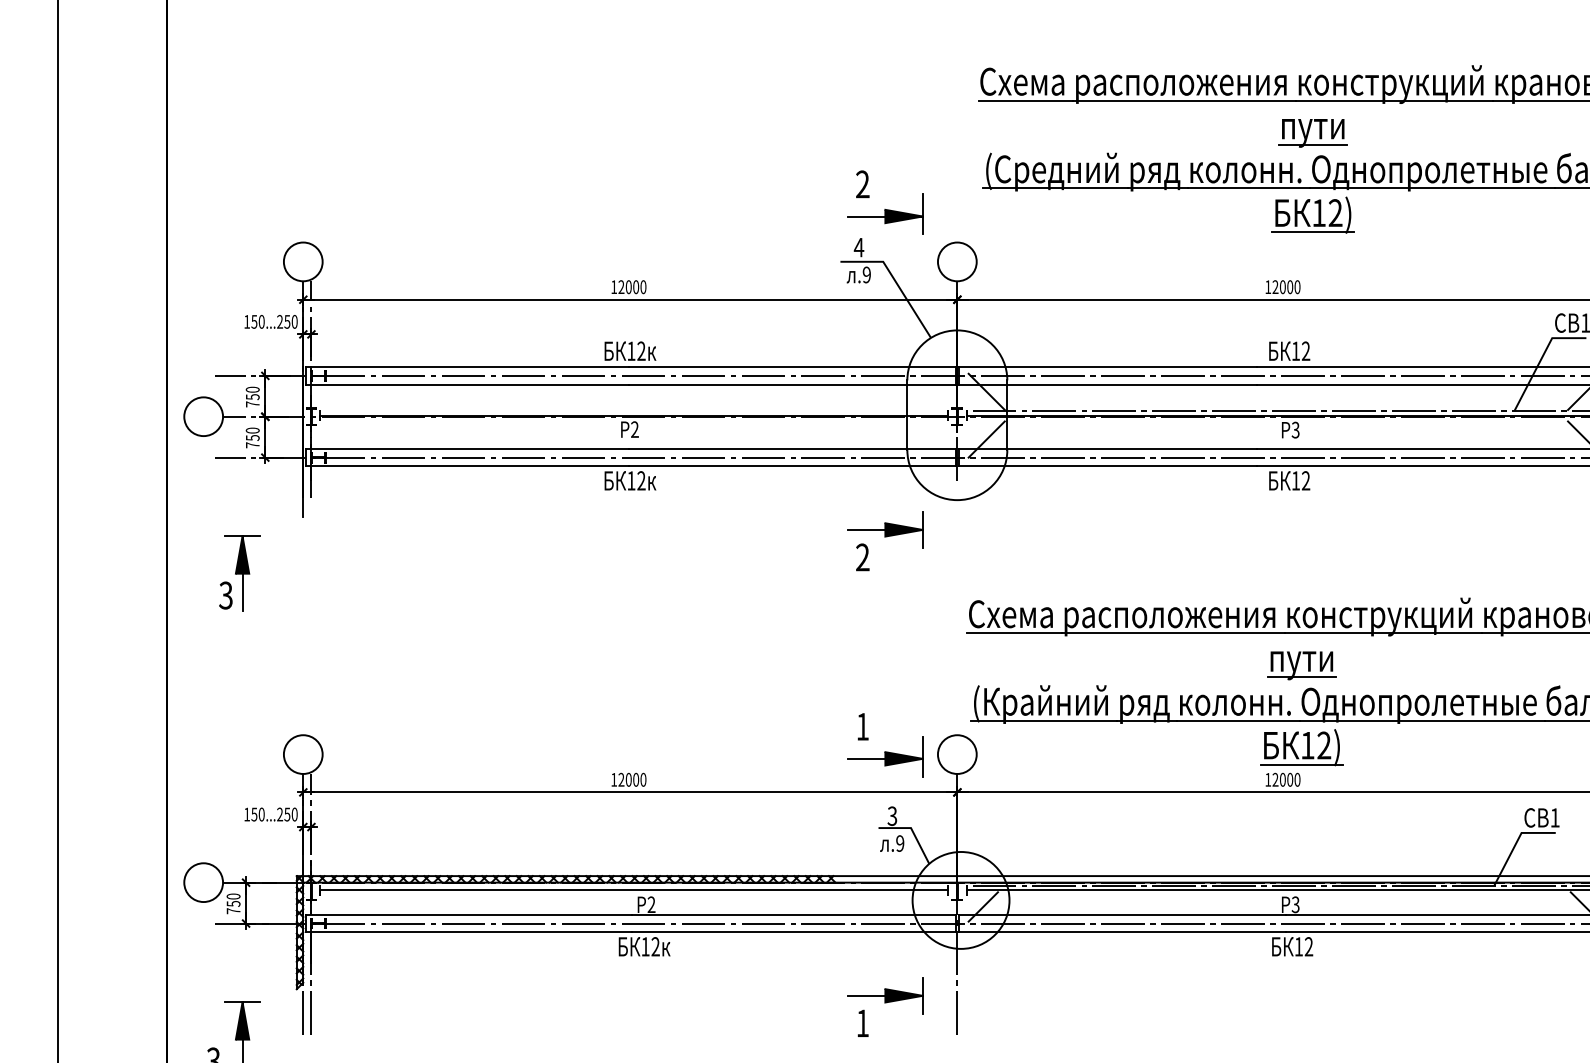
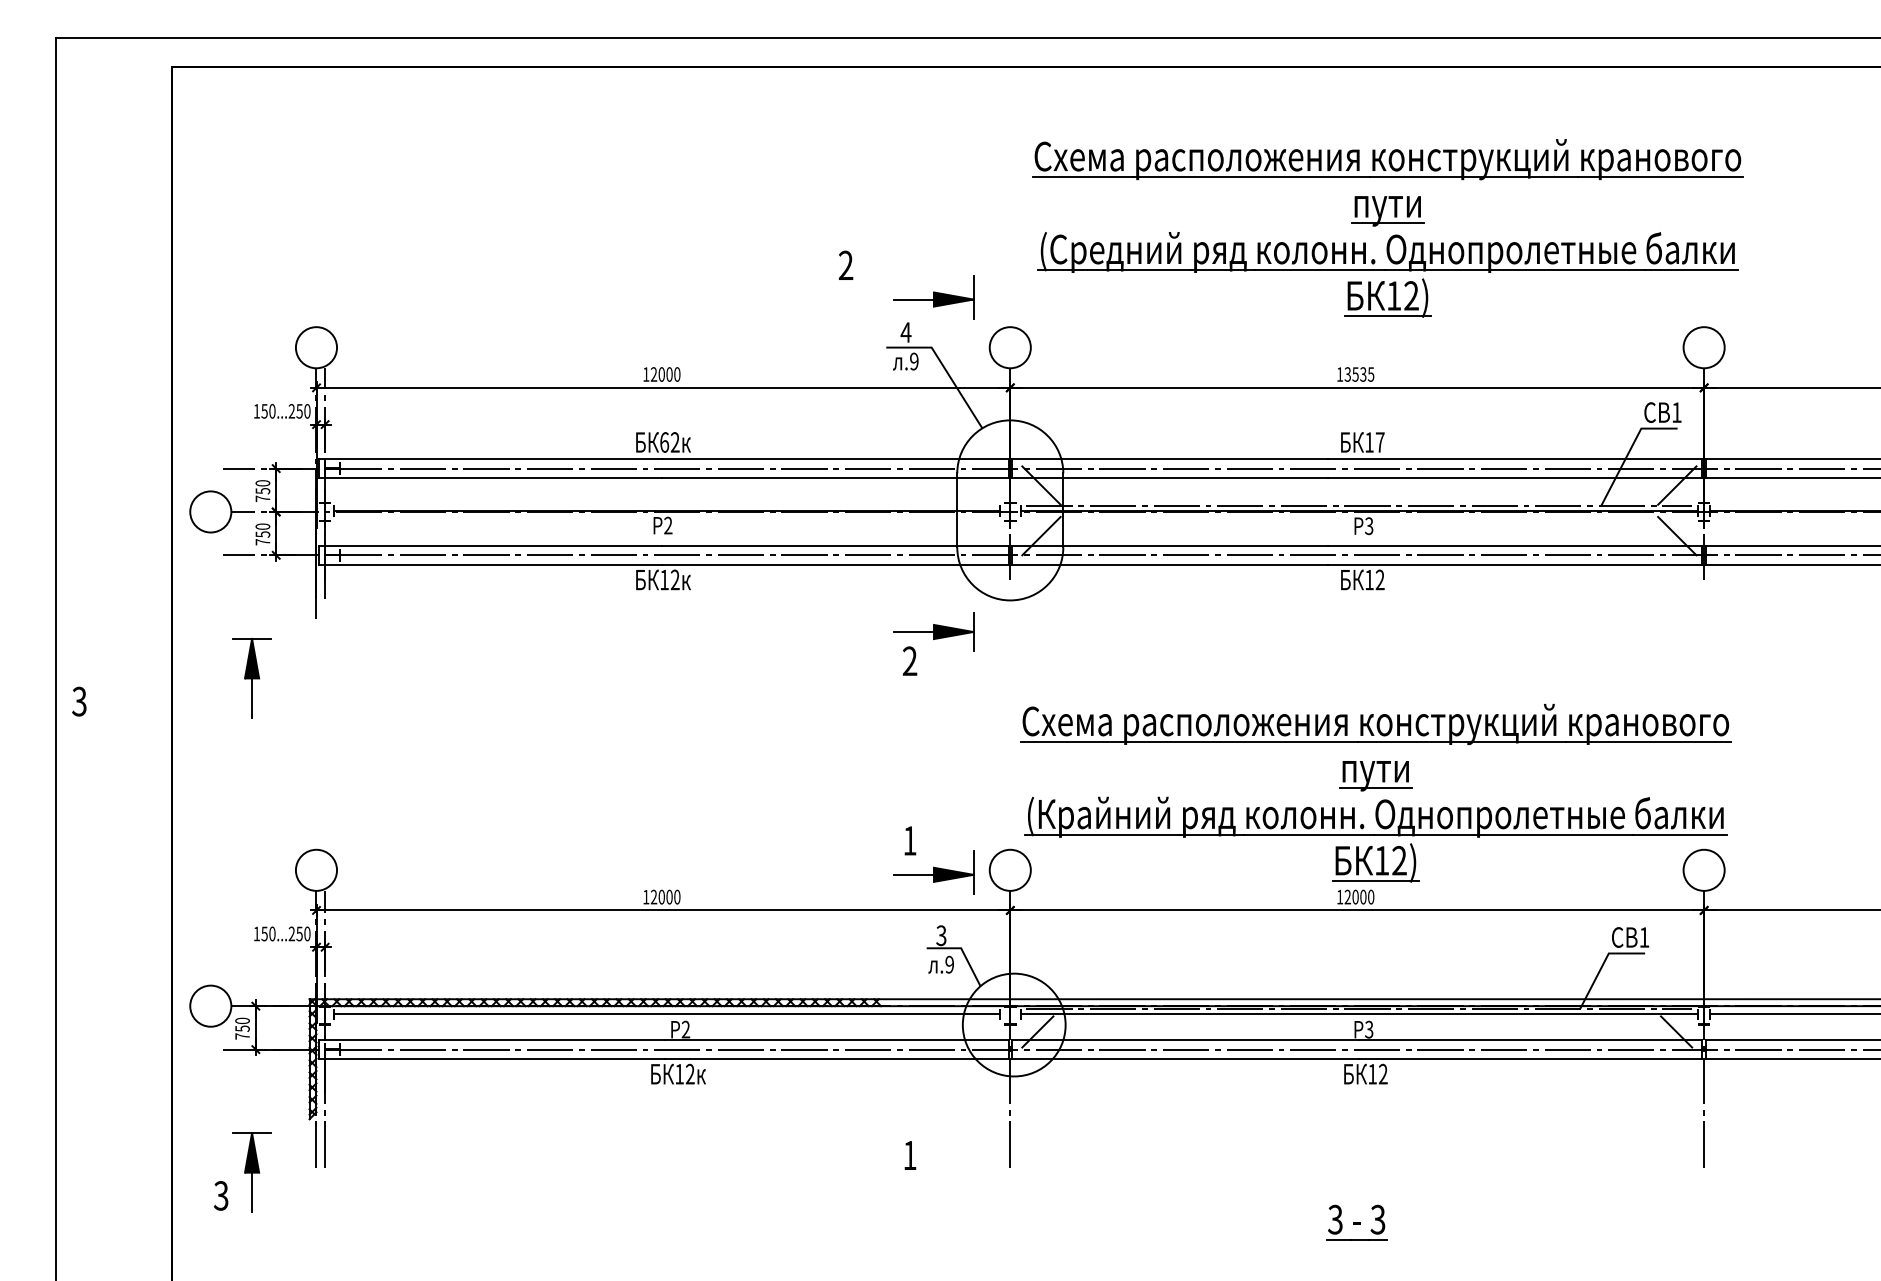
text: (863, 183) -> (846, 264), moved
text: (1286, 287) -> (1359, 374), 12000 -> 13535
text: (631, 351) -> (664, 442), 12 -> 62
text: (1305, 351) -> (1379, 442), 12 -> 17
text: (225, 595) -> (79, 701), moved
part: (884, 995) -> (933, 1125), removed

